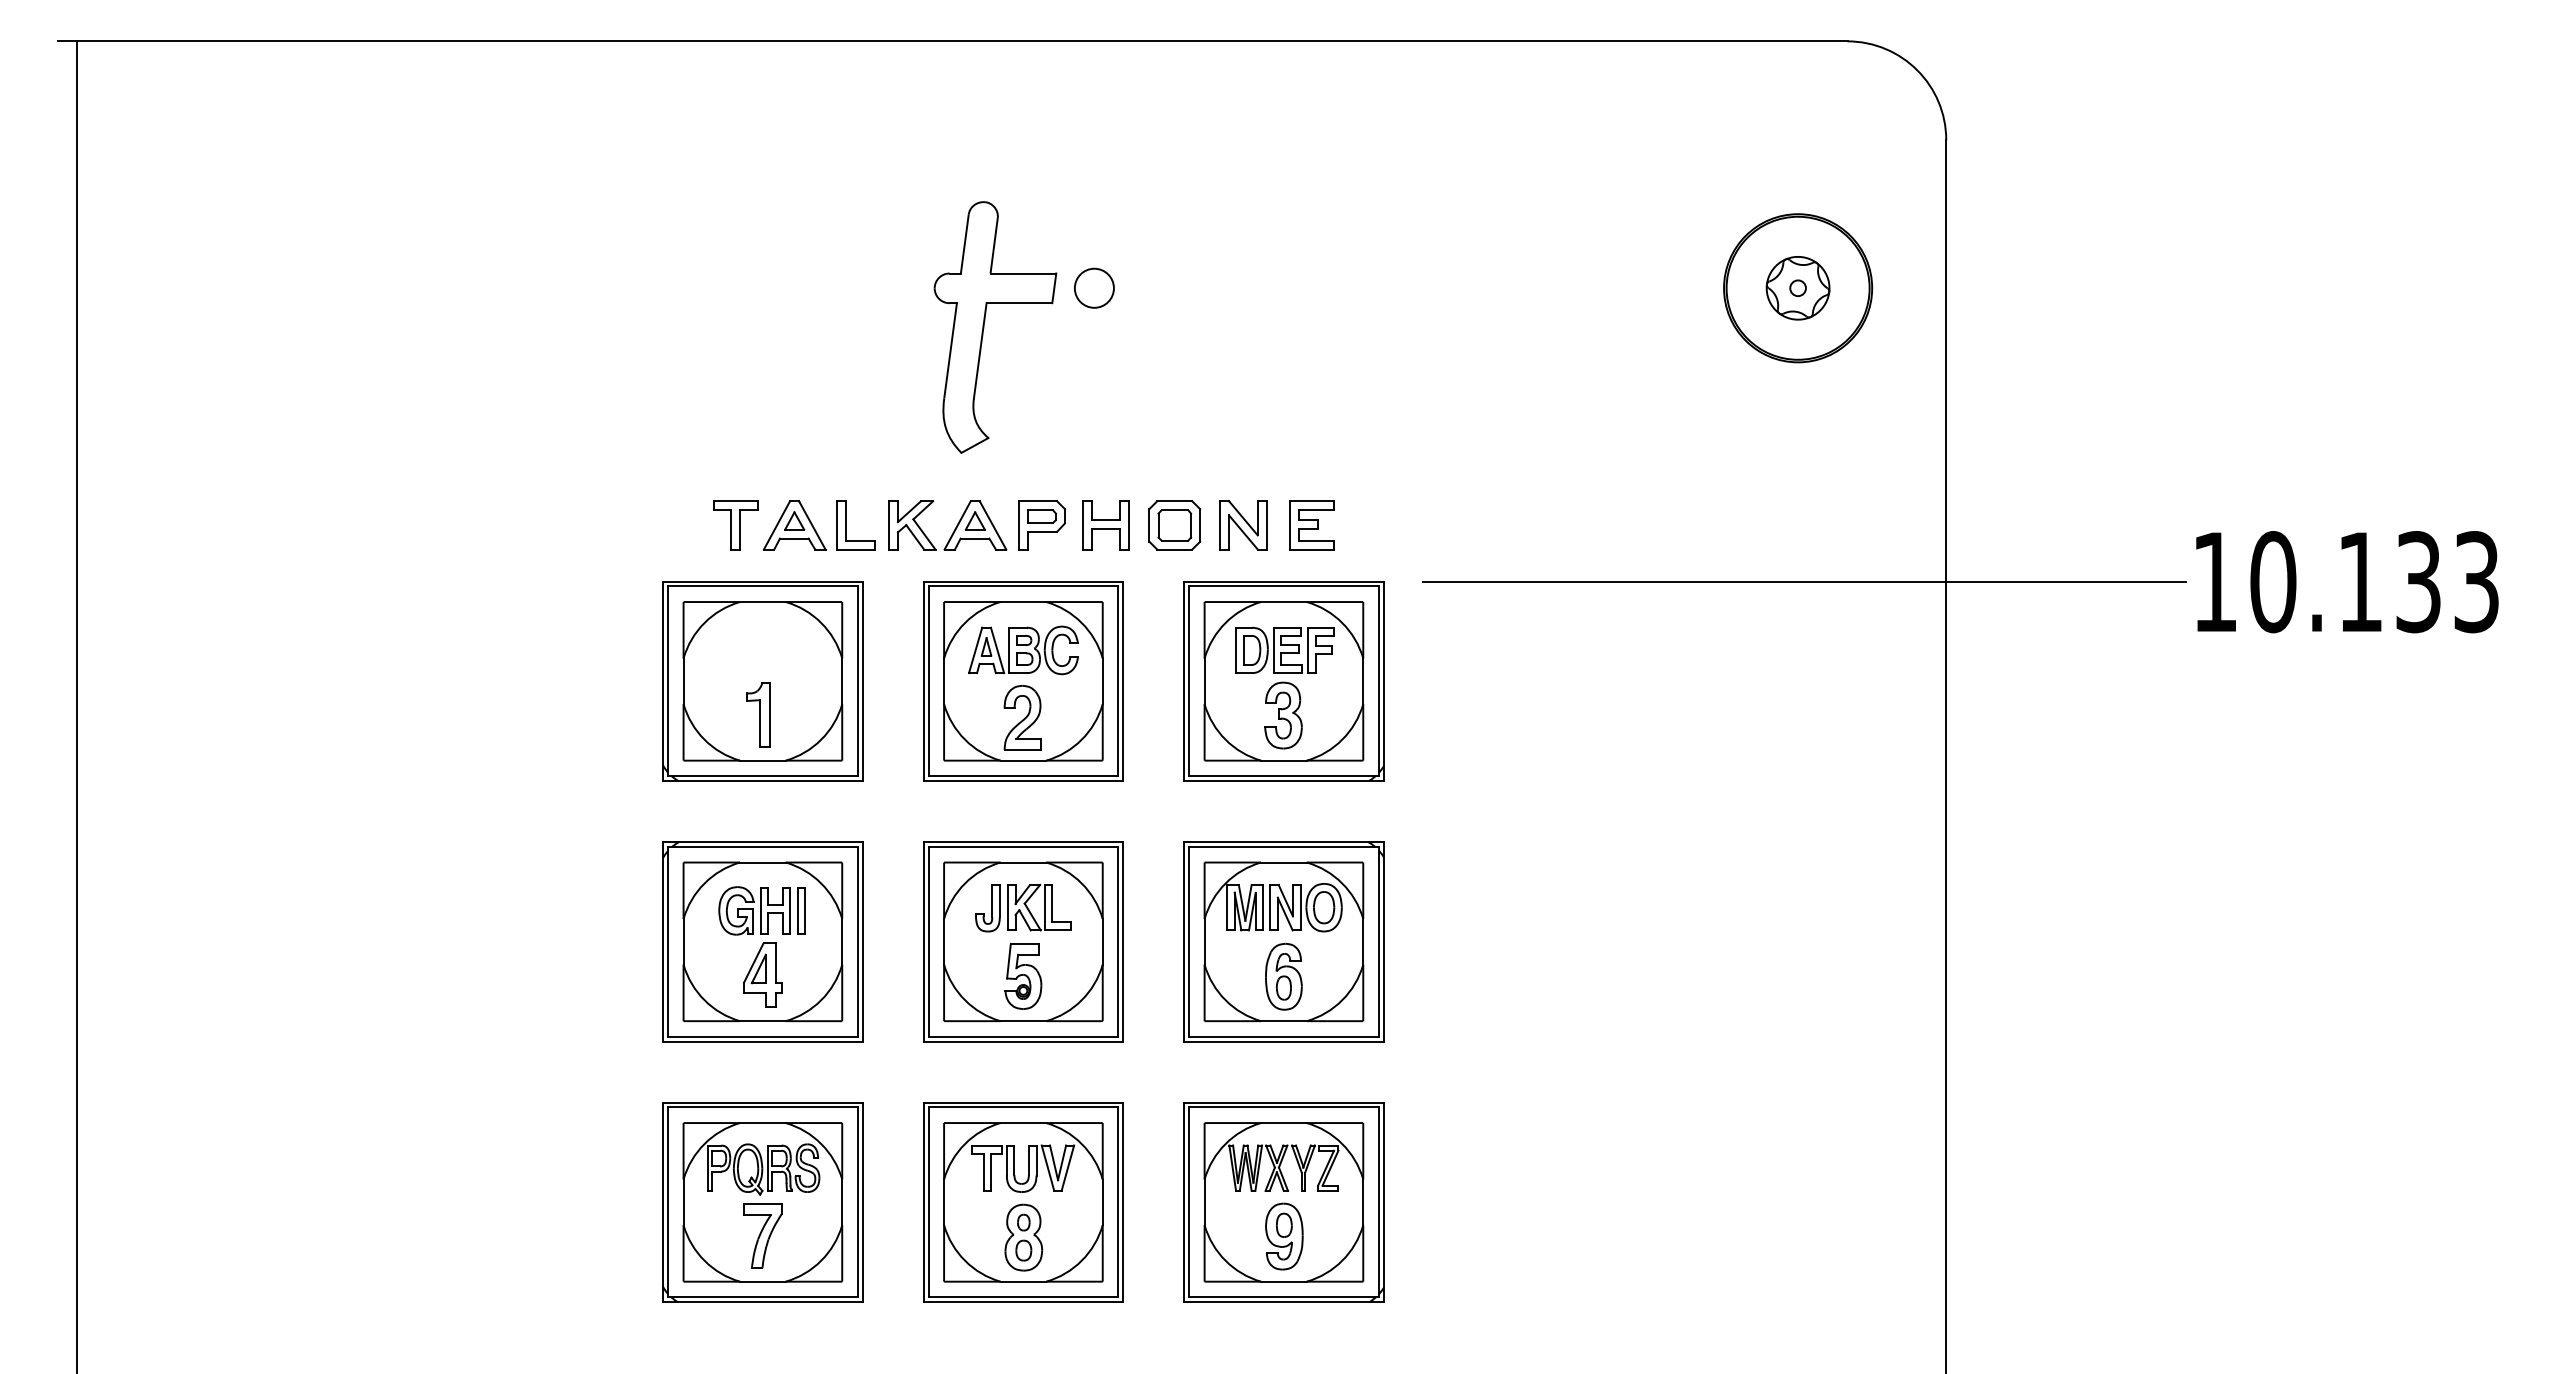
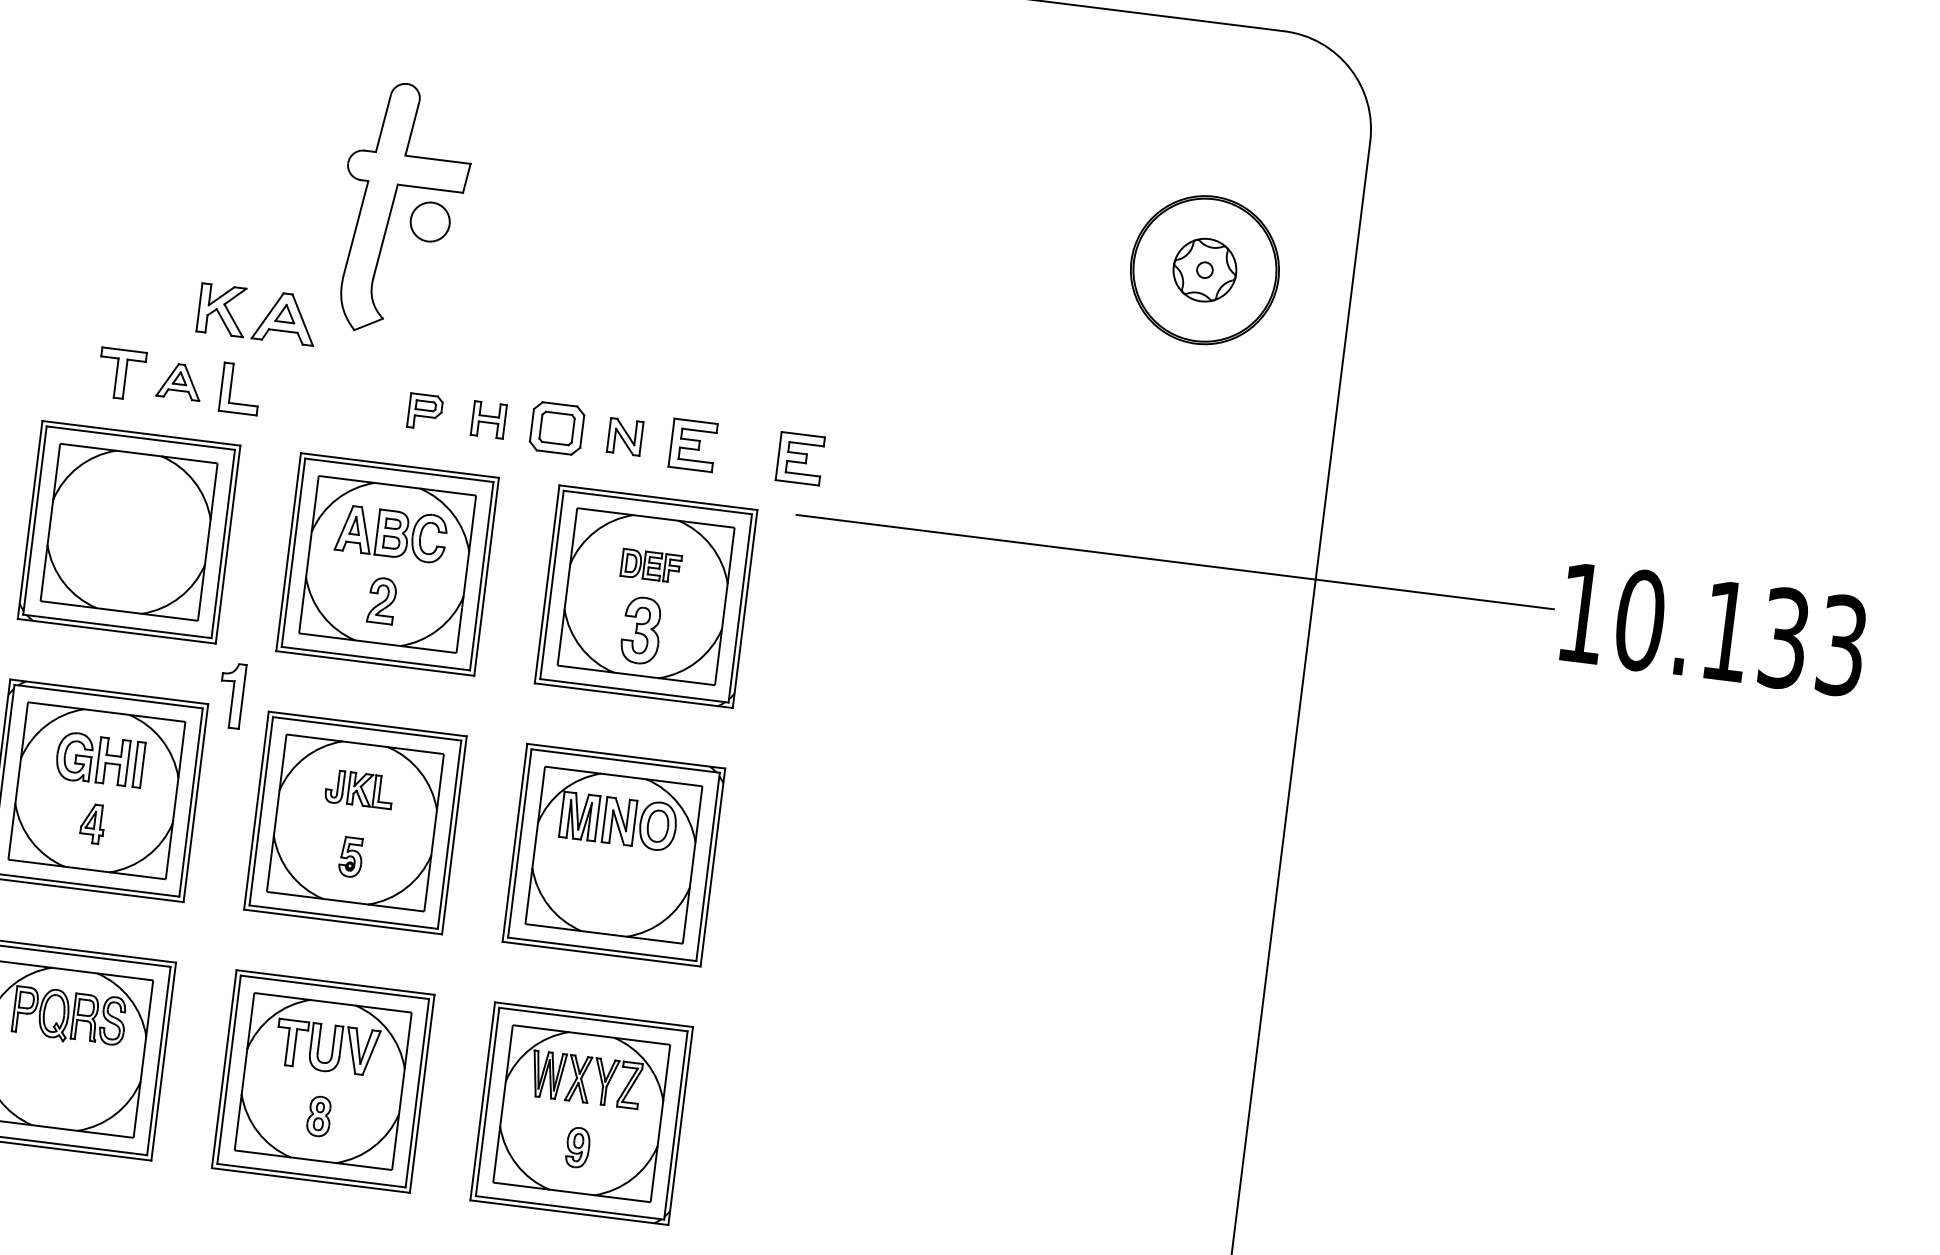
circle: (1094, 287) -> (430, 221), moved
part: (794, 525) -> (179, 381), size x0.7
part: (1041, 525) -> (424, 412), size x0.7
part: (1105, 525) -> (488, 419), size x0.7
part: (1243, 525) -> (625, 437), size x0.7
part: (1419, 525) -> (799, 458), added
part: (953, 530) -> (262, 320), moved
part: (1284, 649) -> (650, 565), size x0.6
part: (758, 714) -> (231, 695), moved
part: (1022, 717) -> (382, 600), size x0.7
part: (1023, 908) -> (359, 789), size x0.7
part: (762, 974) -> (92, 823), size x0.6
part: (1023, 976) -> (351, 857), size x0.6
part: (1283, 976) -> (609, 889), removed
part: (762, 1235) -> (60, 1082), removed
part: (1284, 1236) -> (578, 1147), size x0.6
part: (1023, 1237) -> (318, 1116), size x0.6

